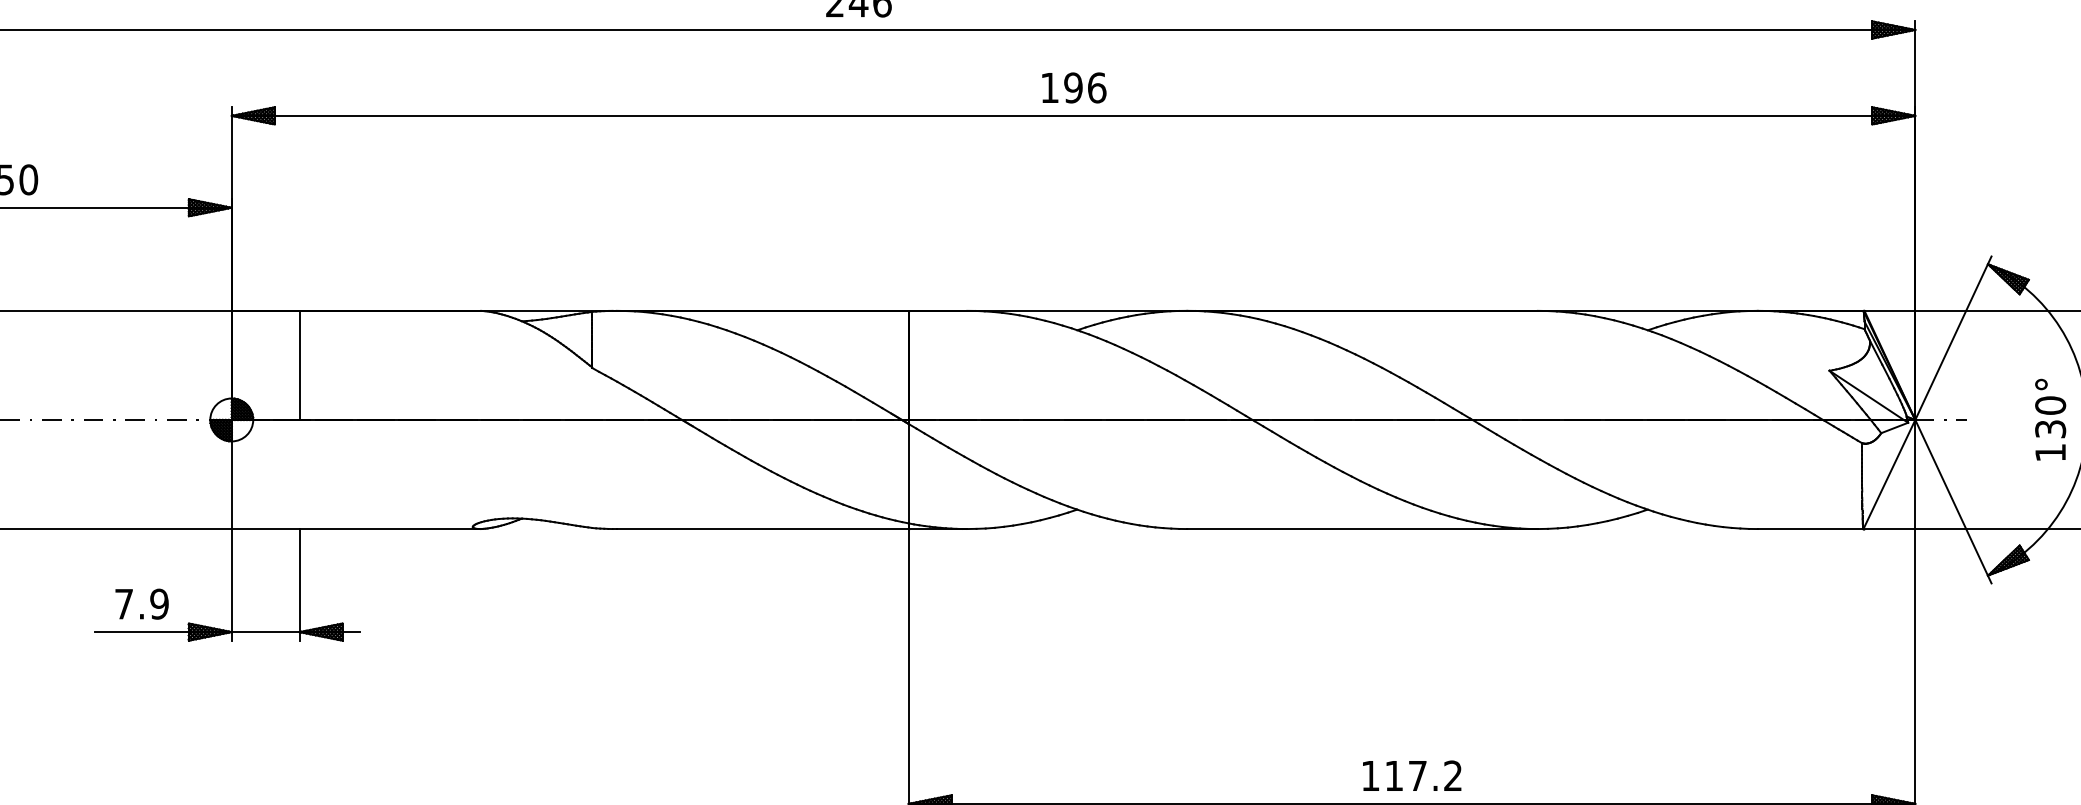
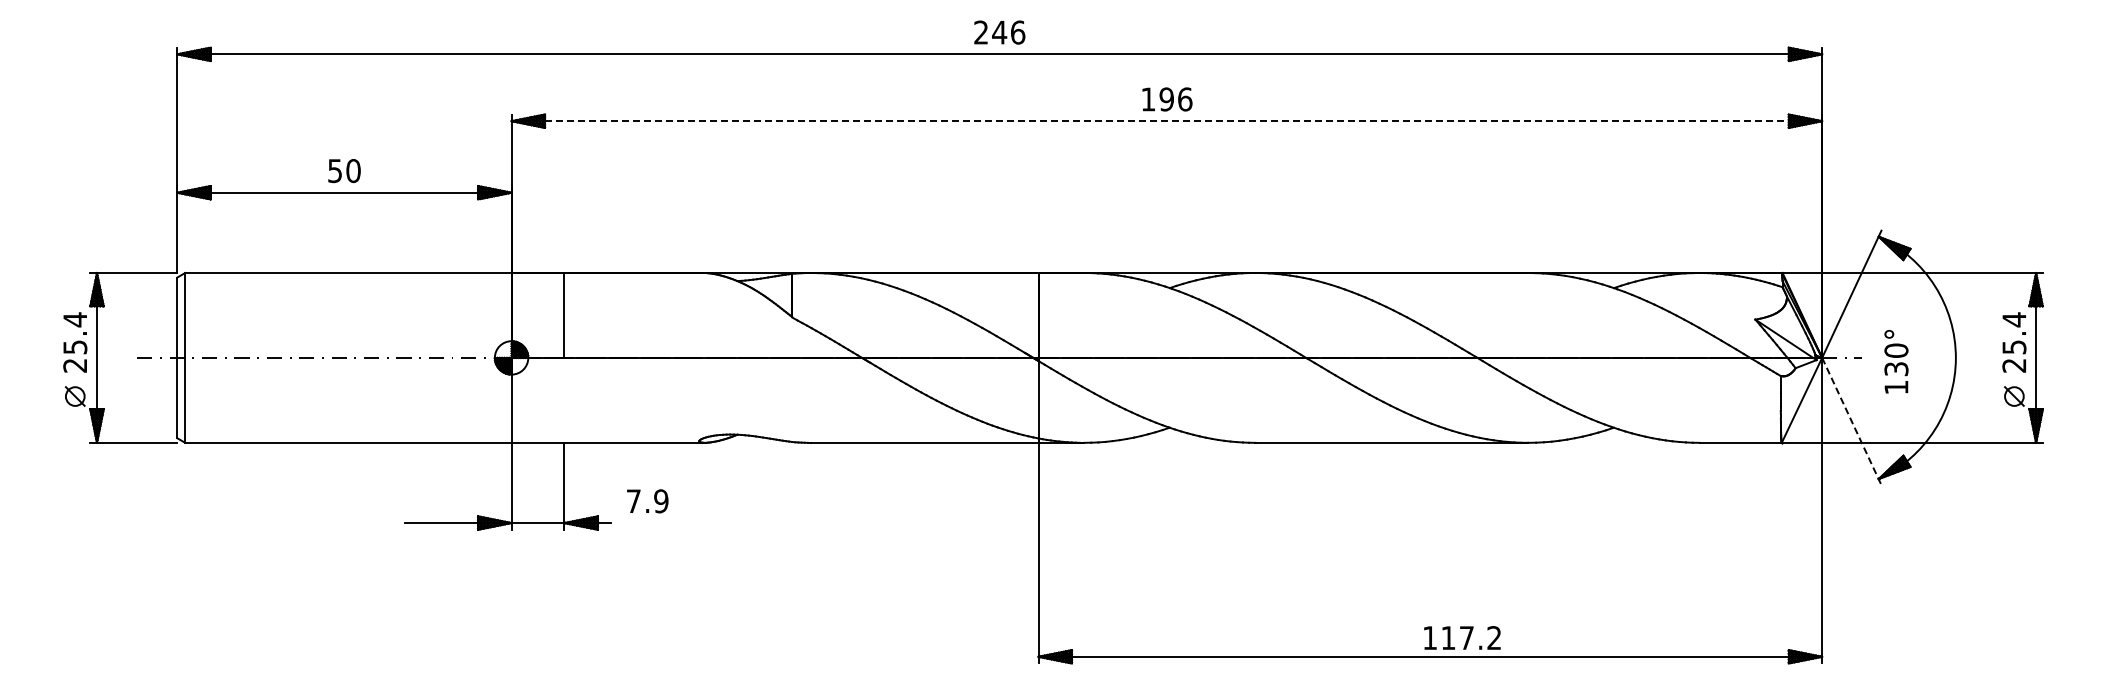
line: (1074, 116) -> (1167, 121), solid -> dashed
text: (2050, 419) -> (1896, 361), moved
line: (1954, 501) -> (1852, 421), solid -> dashed
text: (141, 604) -> (647, 501), moved
text: (1412, 775) -> (1462, 637), moved

